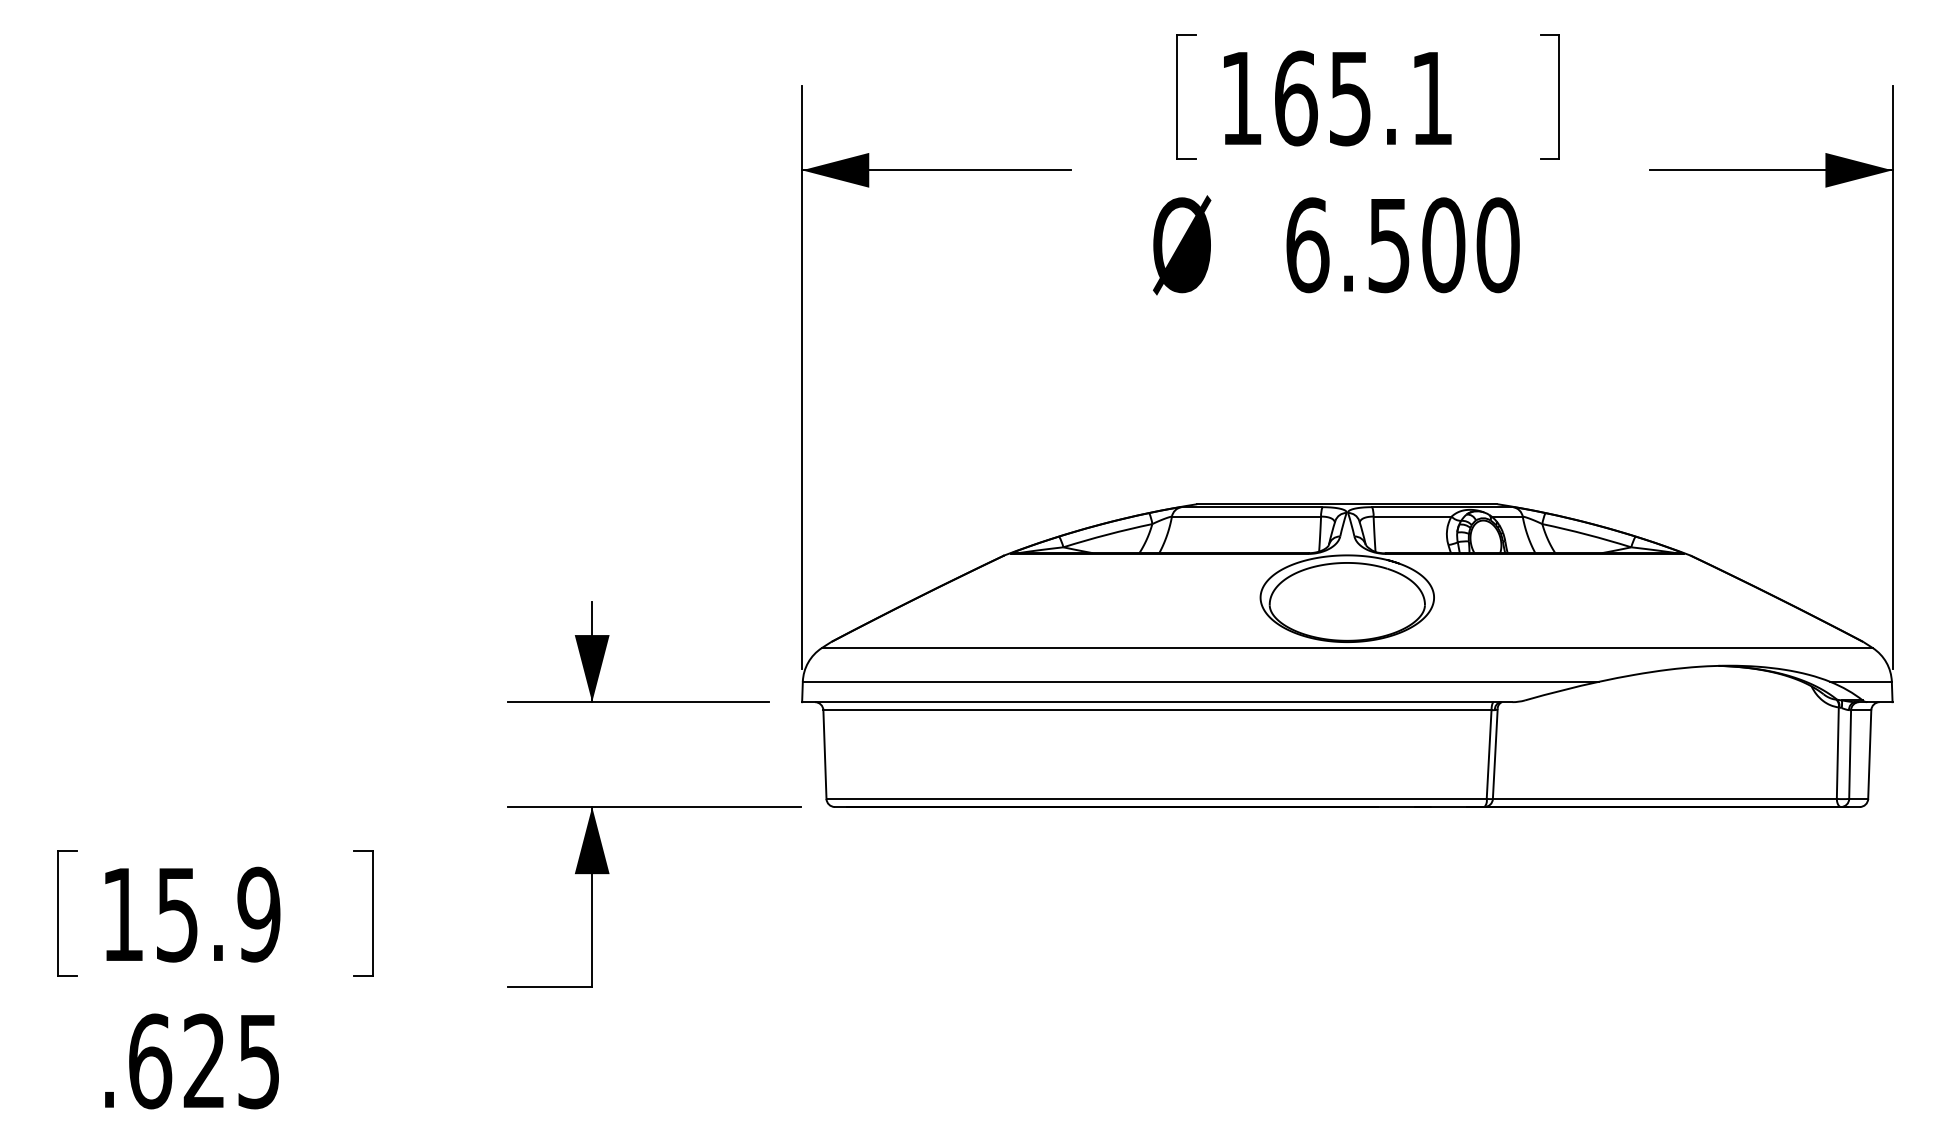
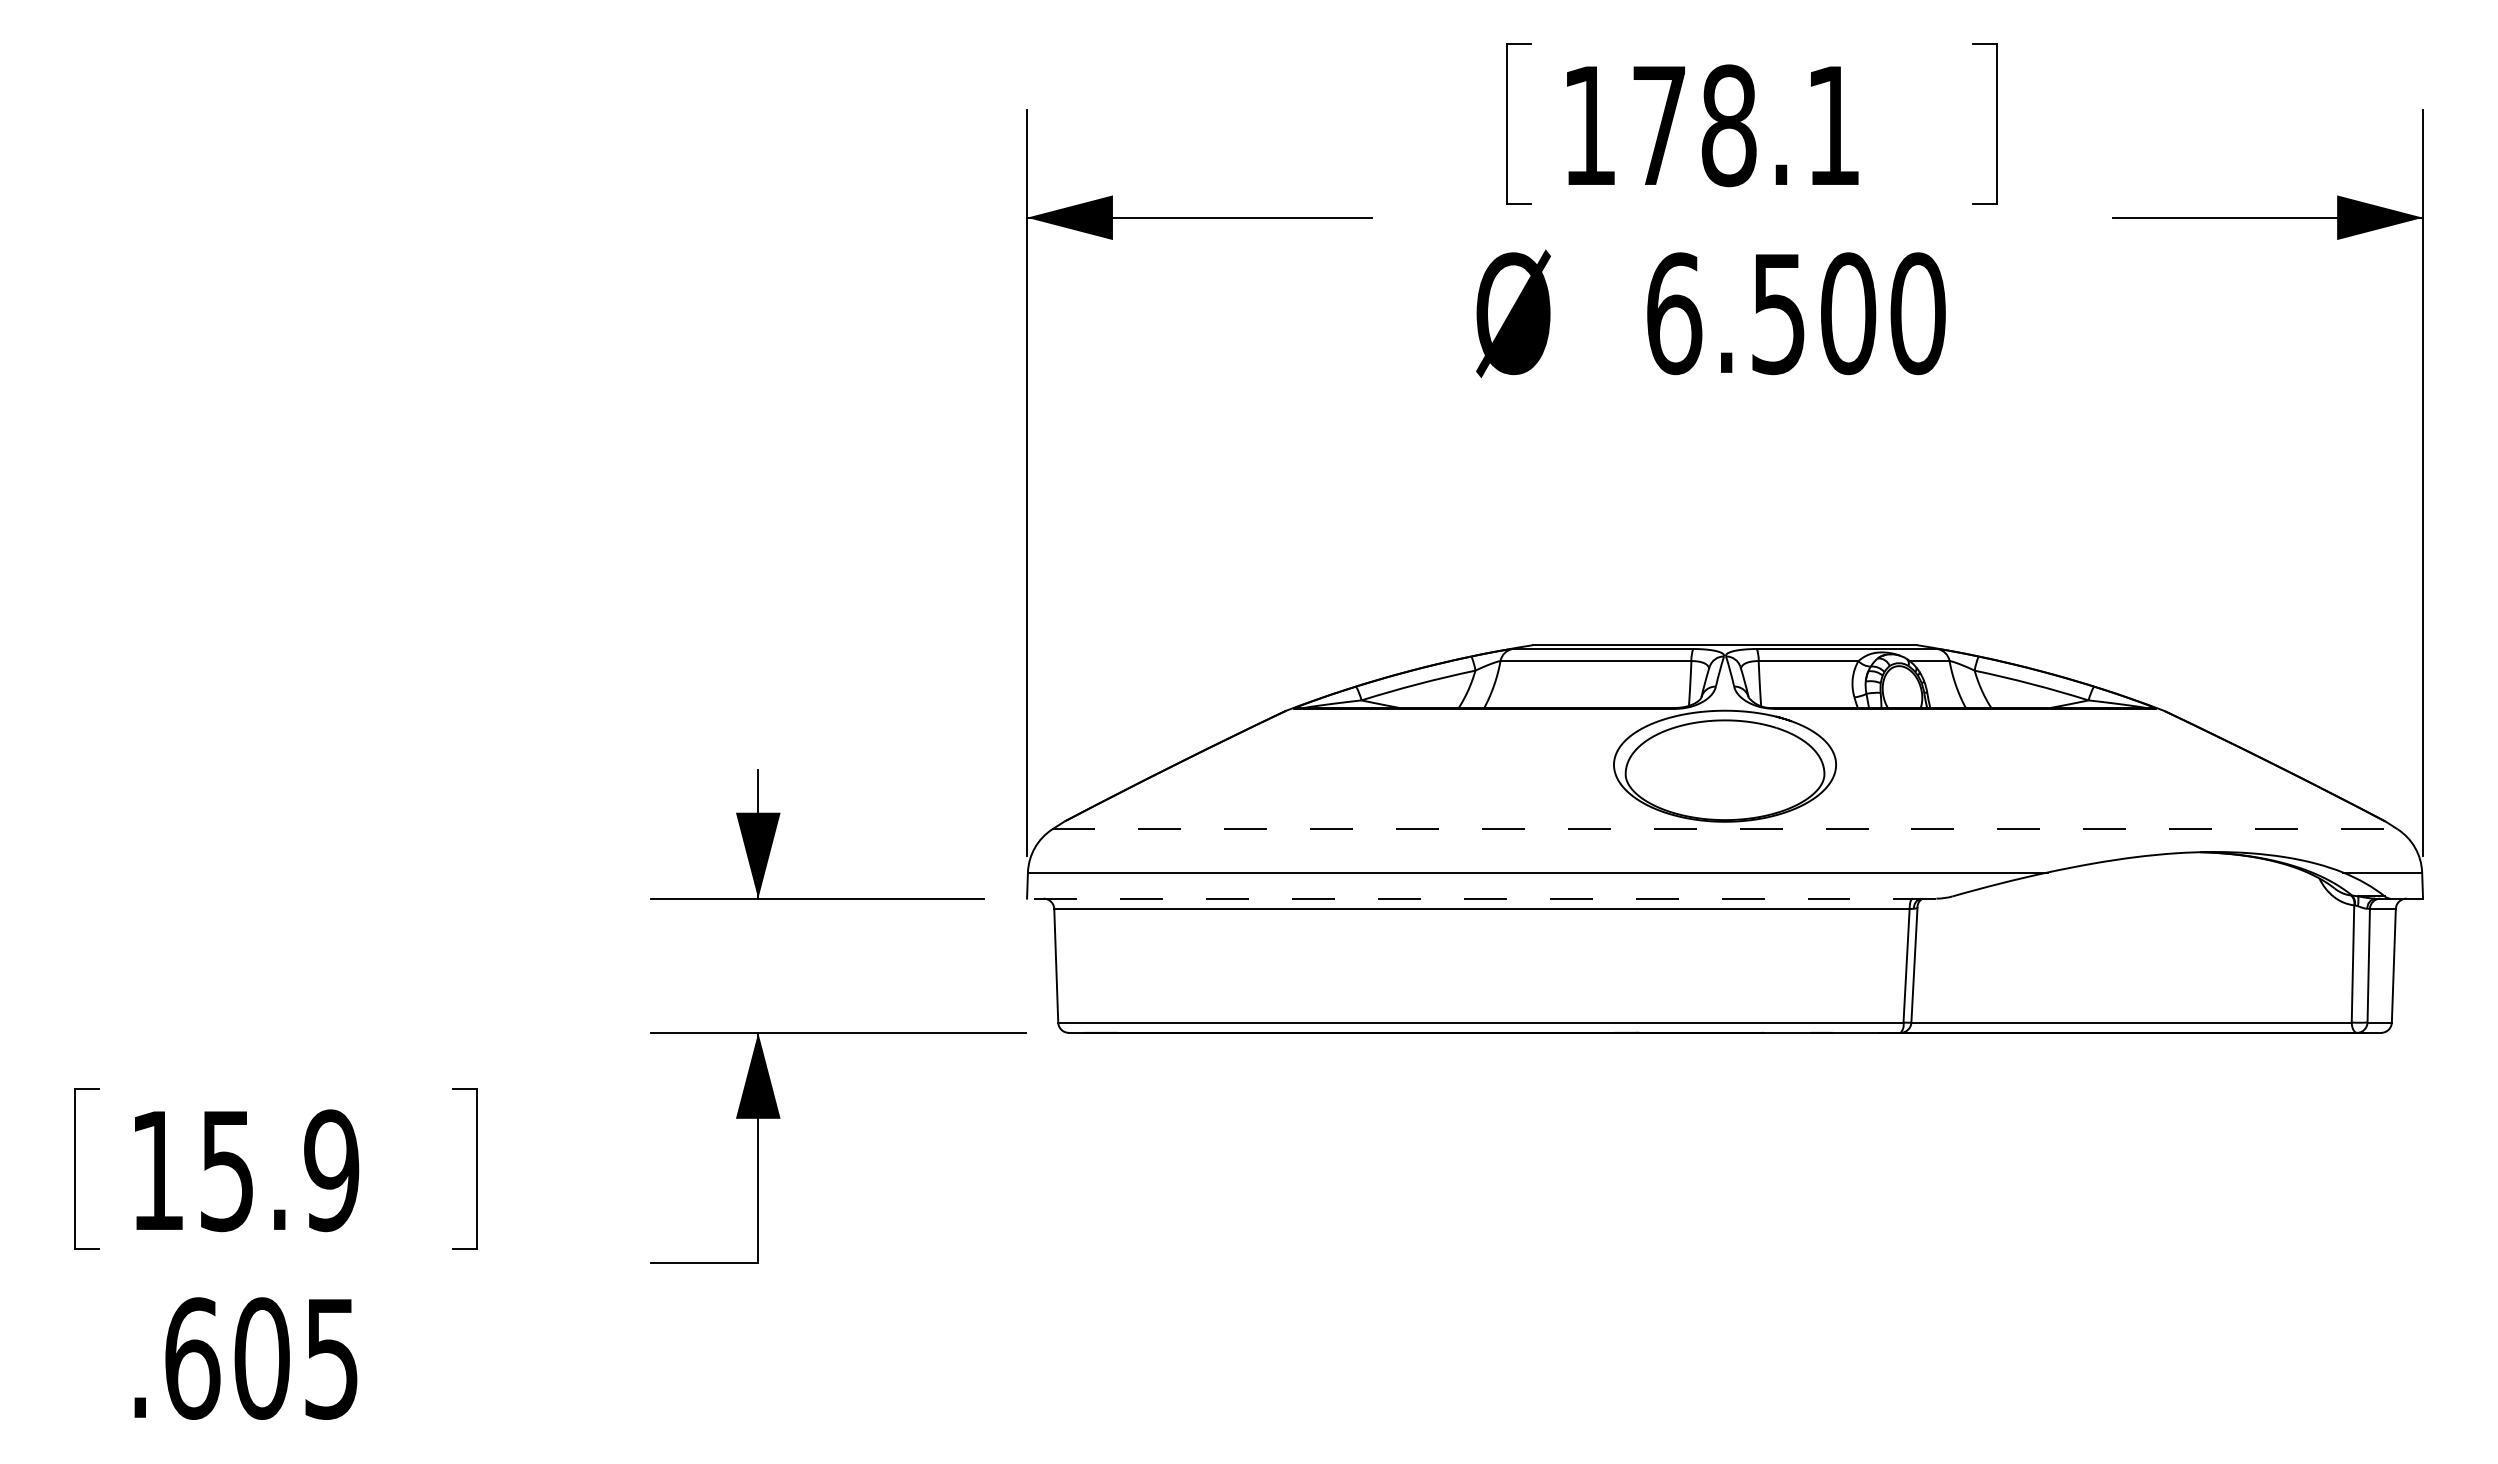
text: (1323, 98) -> (1694, 125), 165.1 -> 178.1
line: (1347, 648) -> (1725, 829), solid -> dashed
line: (1157, 702) -> (1481, 898), solid -> dashed
text: (204, 1061) -> (261, 1358), .625 -> .605

